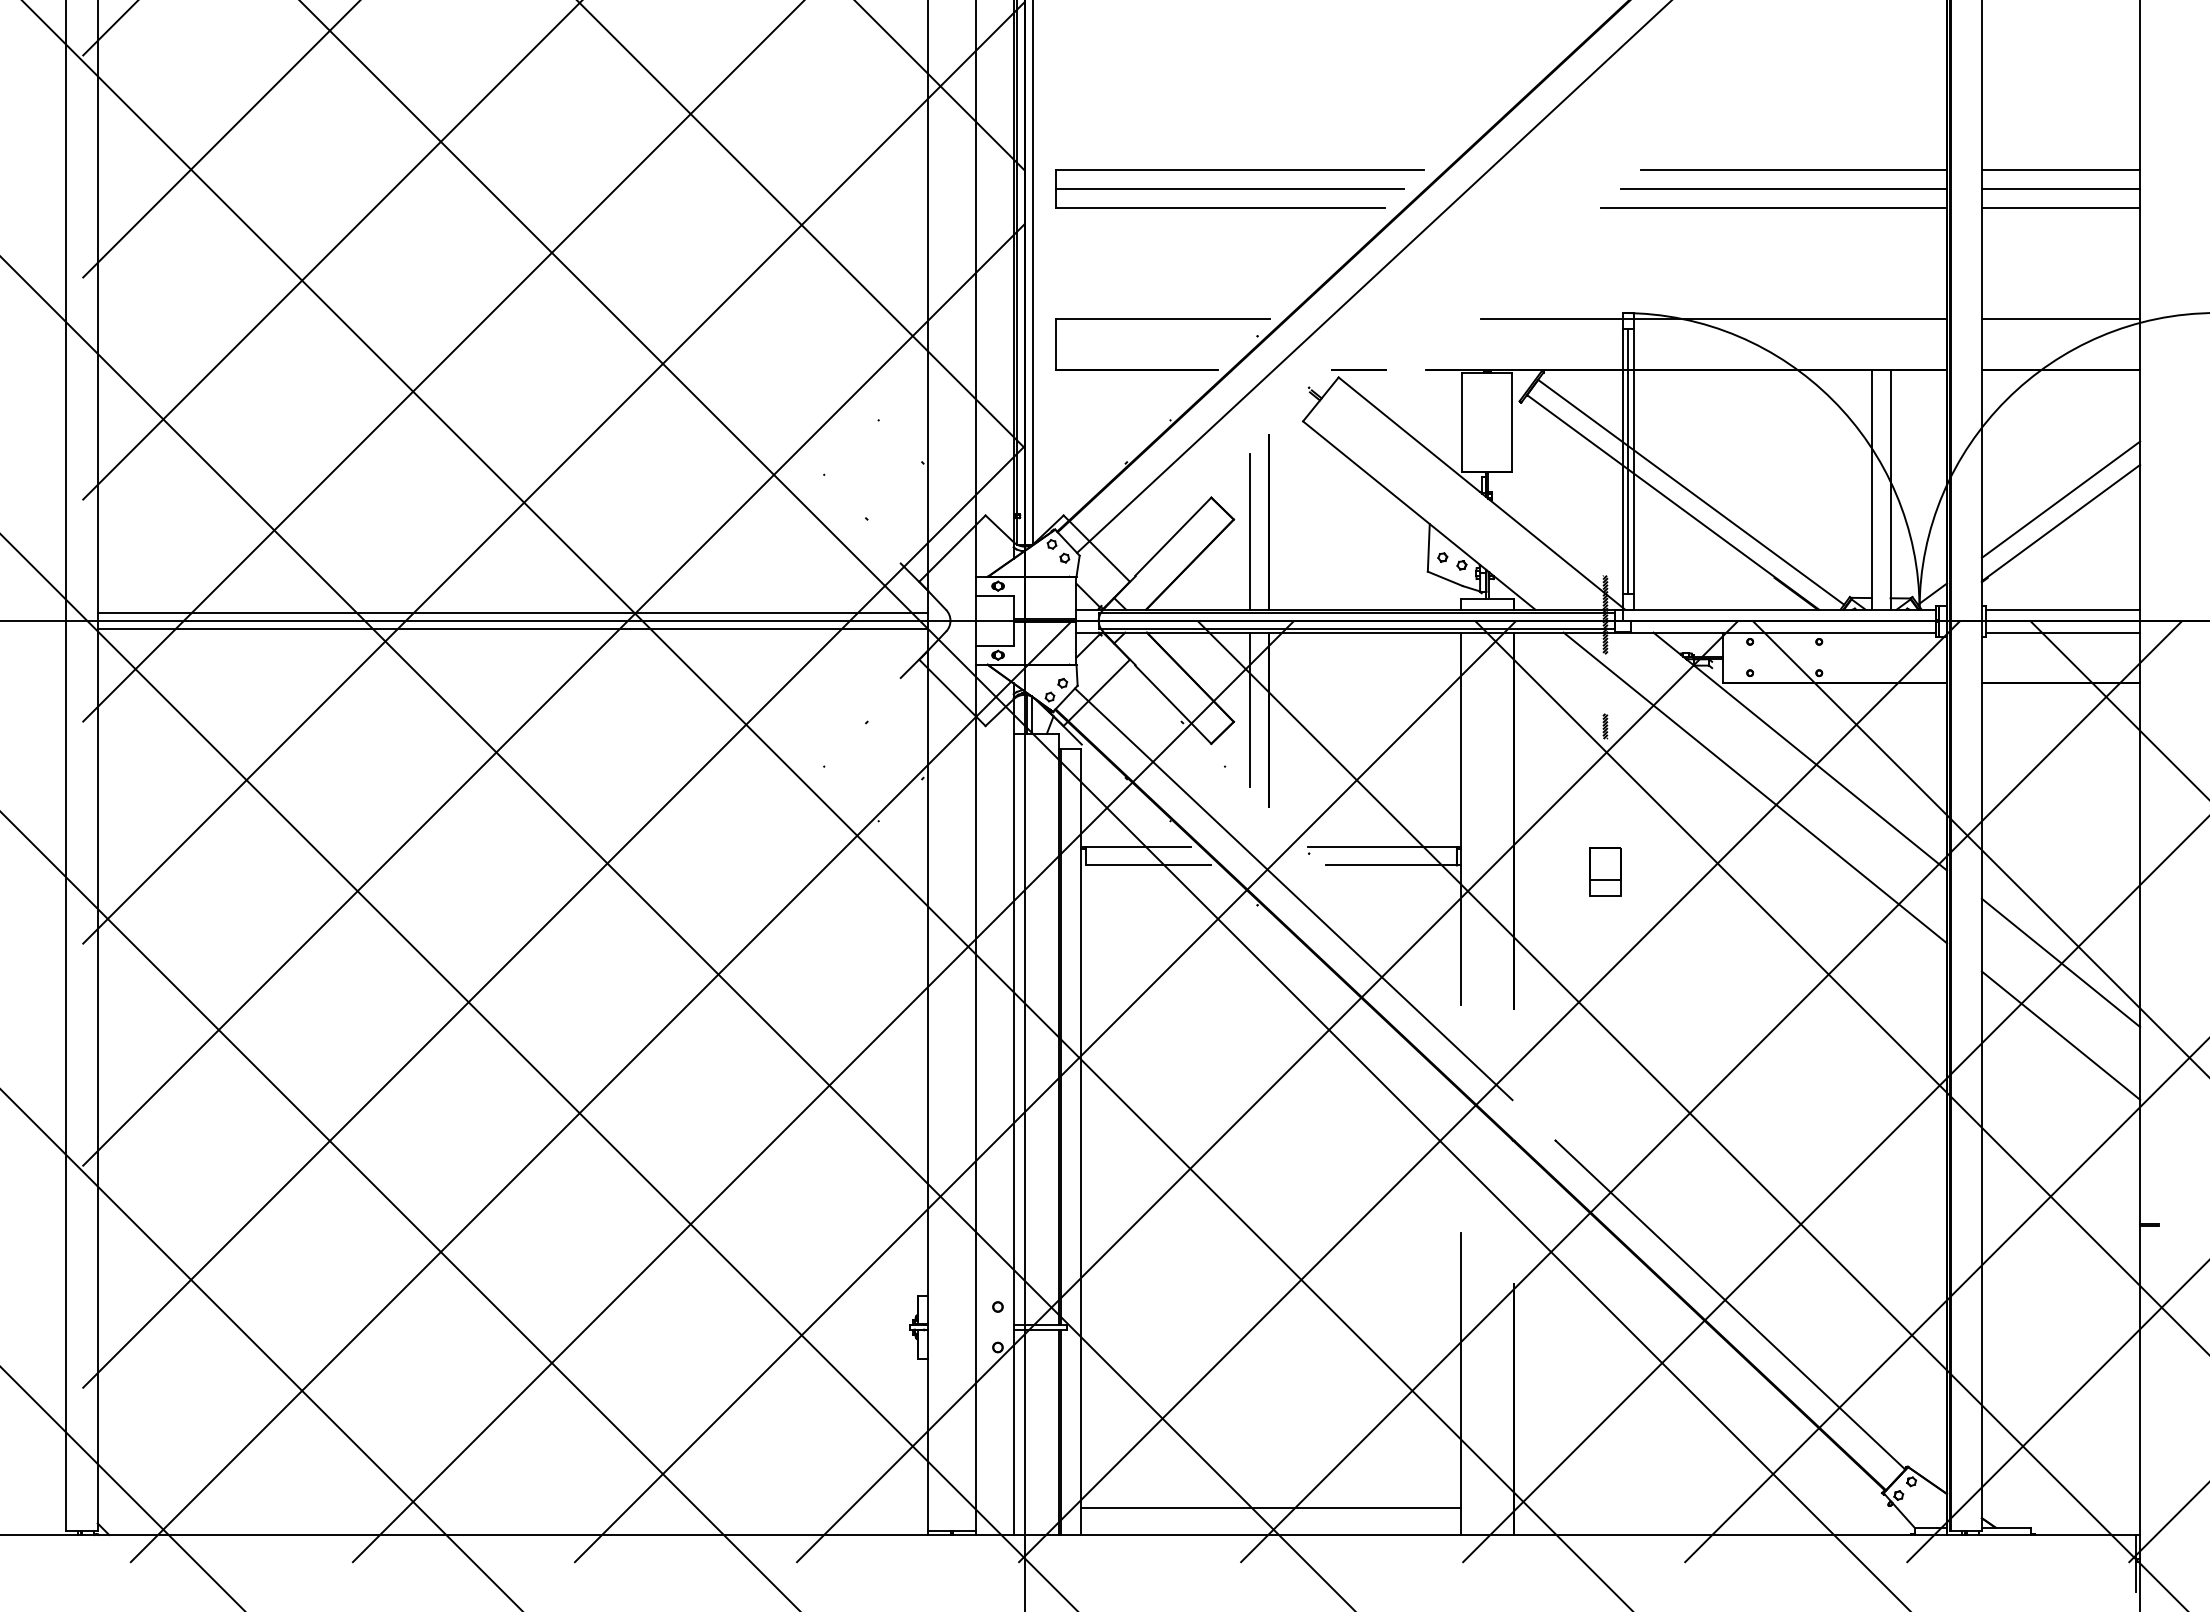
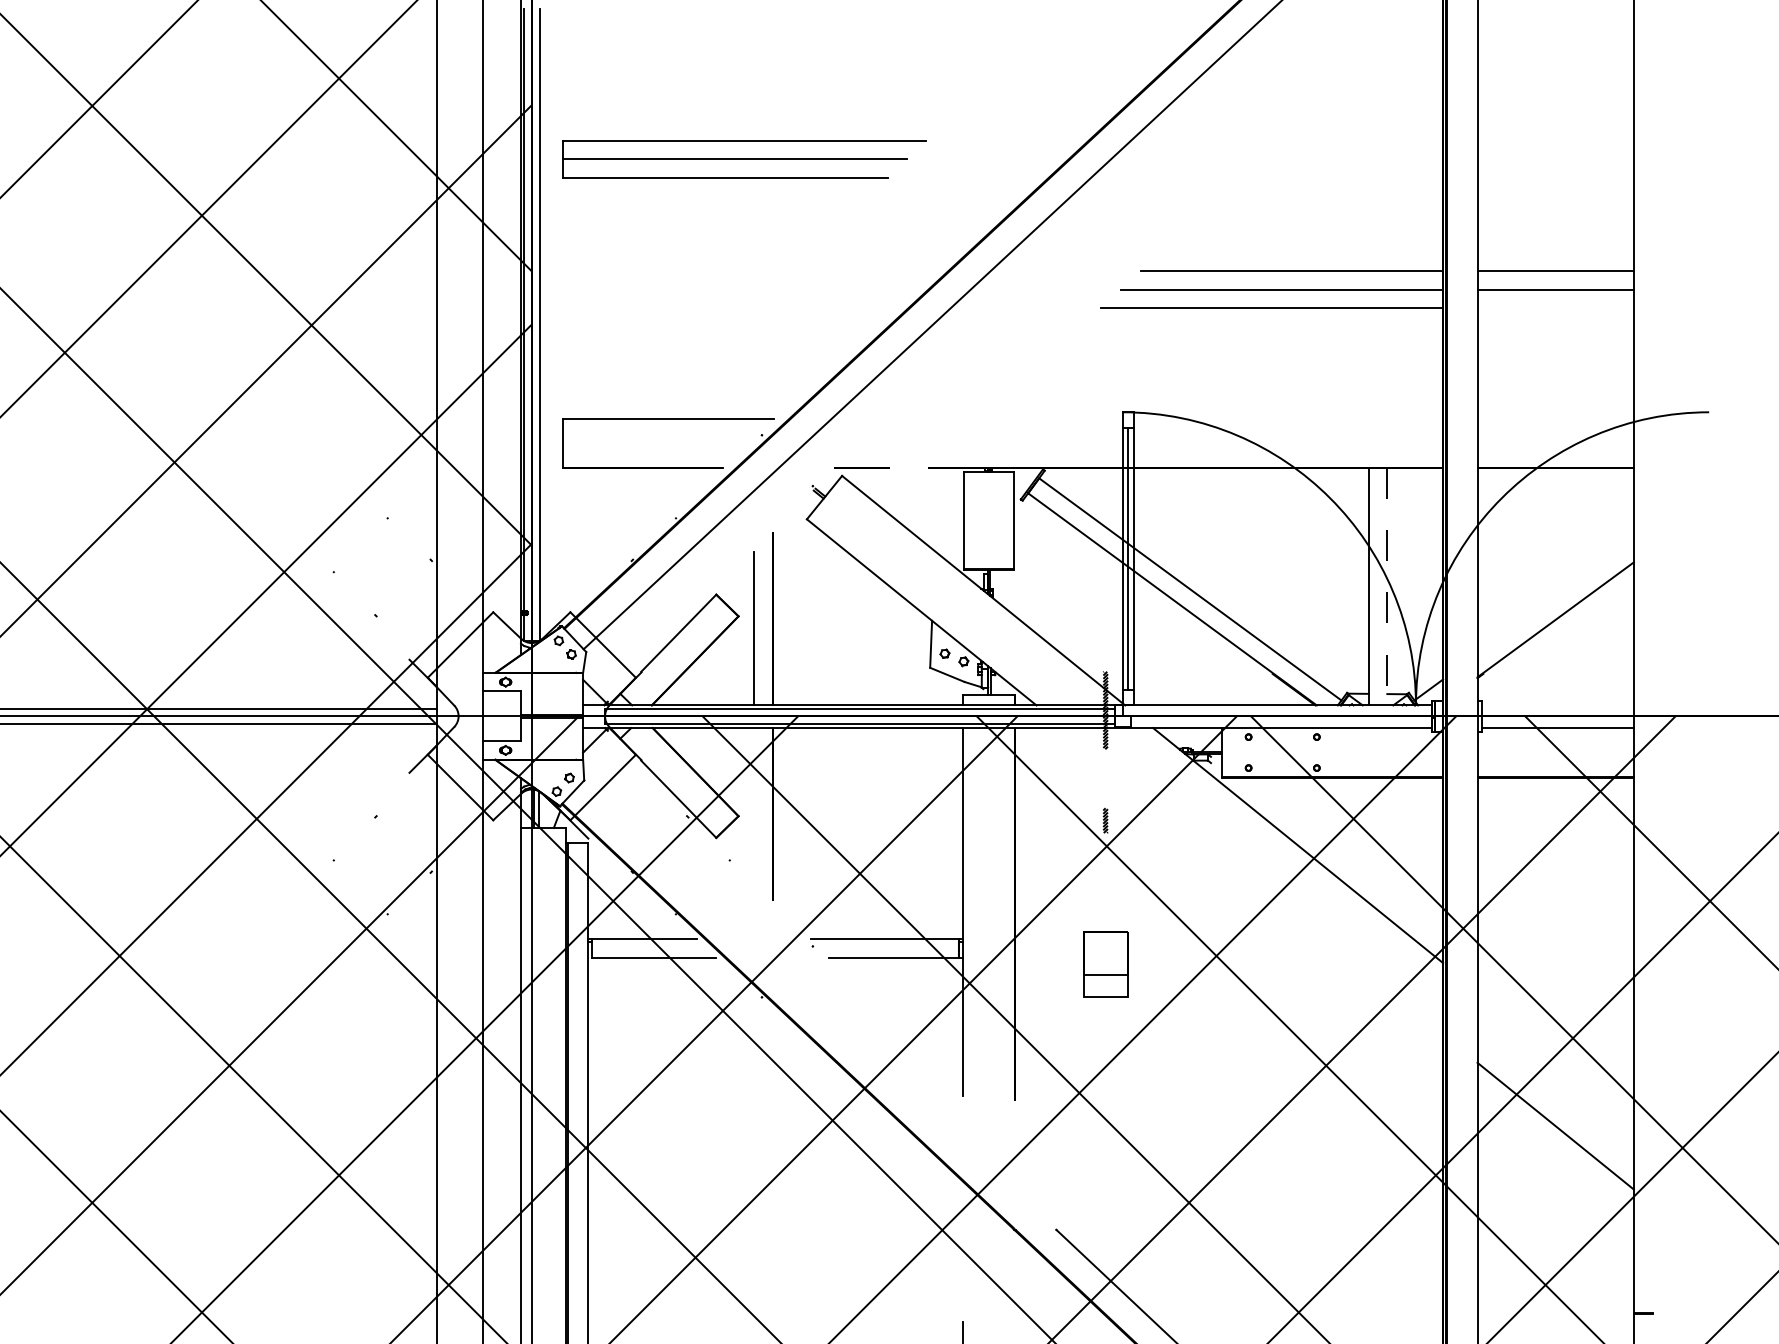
part: (1239, 188) -> (744, 158), moved
line: (2060, 207) -> (1555, 308), removed
line: (1713, 319) -> (1212, 418), removed
line: (2060, 319) -> (1555, 418), removed
line: (1890, 489) -> (1387, 586), solid -> dashed
line: (2060, 499) -> (1555, 596), removed
line: (2063, 609) -> (1558, 705), removed
line: (1249, 709) -> (754, 803), removed
line: (1755, 787) -> (1253, 881), removed
part: (1605, 871) -> (1105, 964), size x1.4
line: (1293, 894) -> (797, 986), removed
line: (2060, 962) -> (1555, 1053), removed

